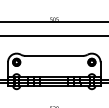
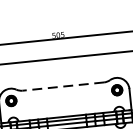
line: (54, 55) -> (63, 85), solid -> dashed

